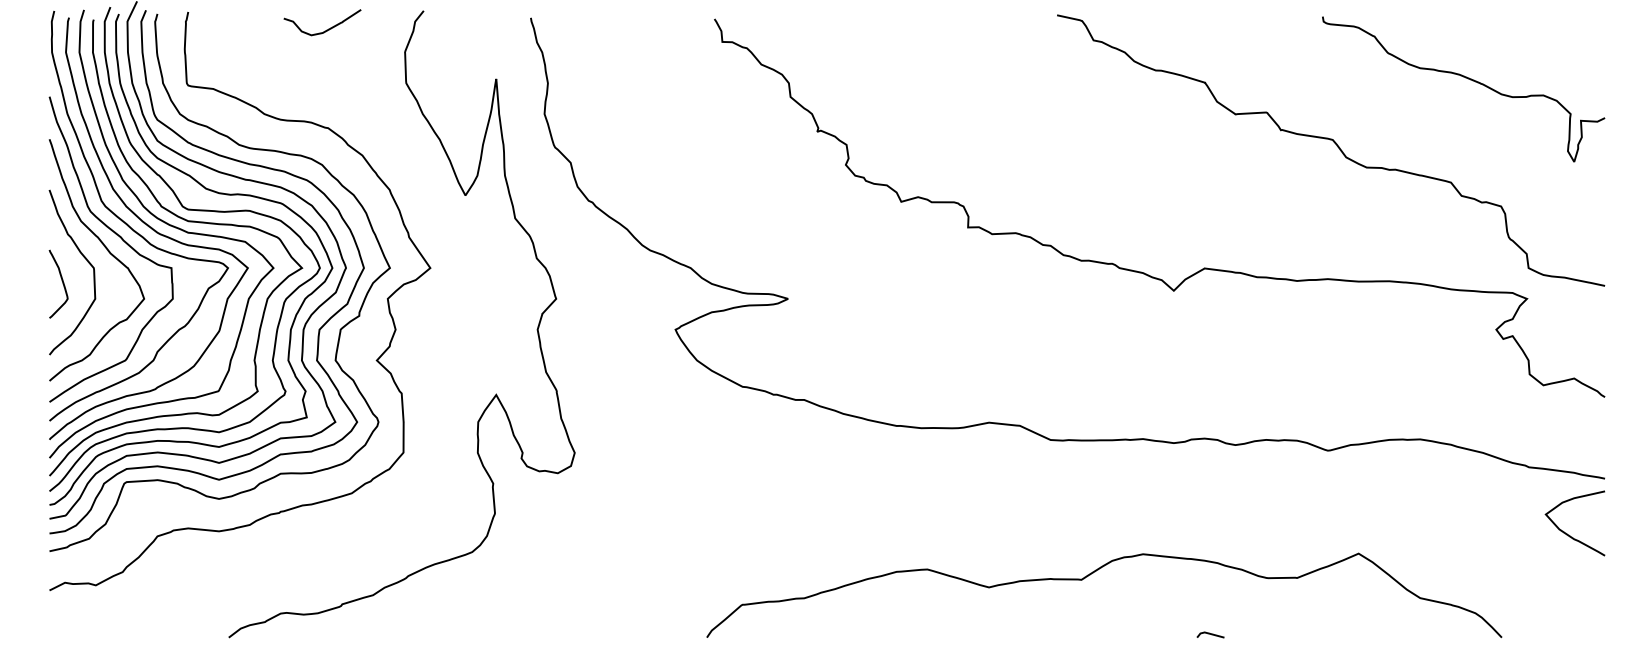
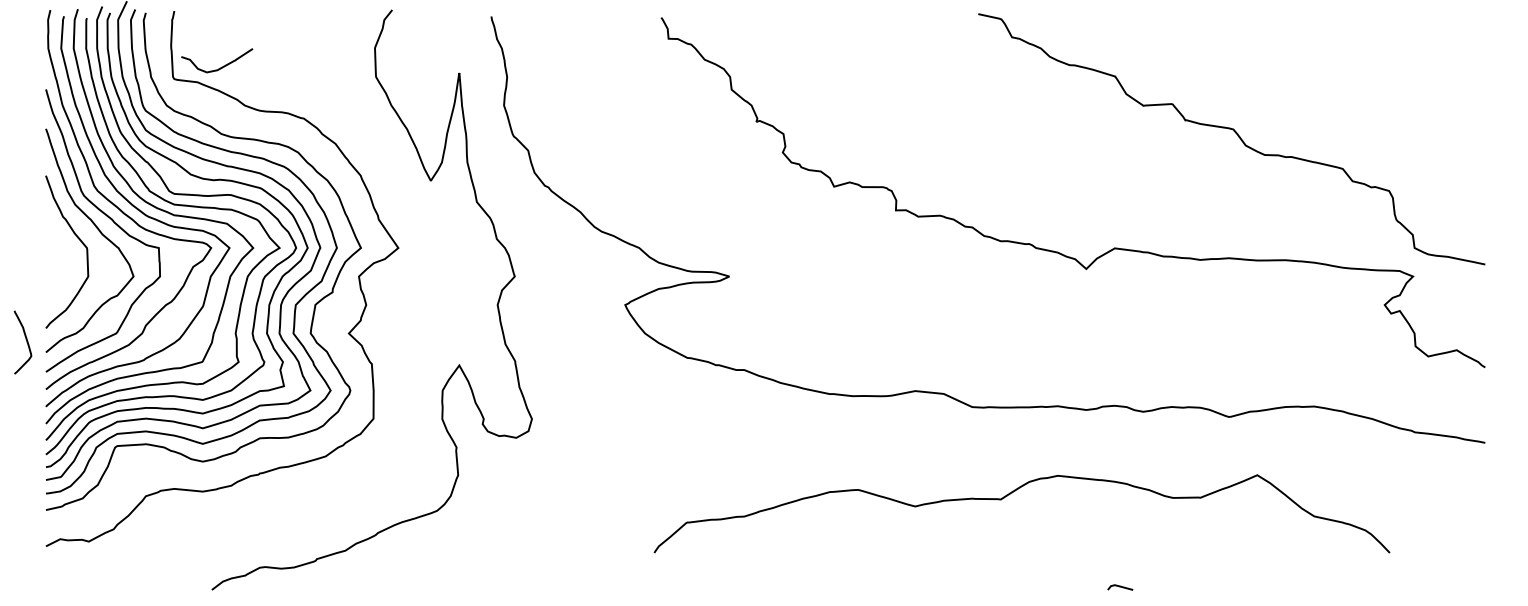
curve: (326, 29) -> (220, 67), moved
curve: (1465, 78) -> (1356, 72), removed
curve: (62, 283) -> (26, 341), moved
curve: (1567, 533) -> (1450, 493), removed
curve: (1090, 575) -> (1009, 495), moved

